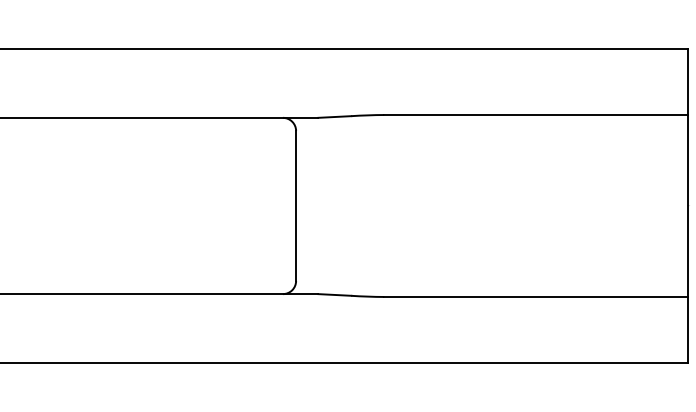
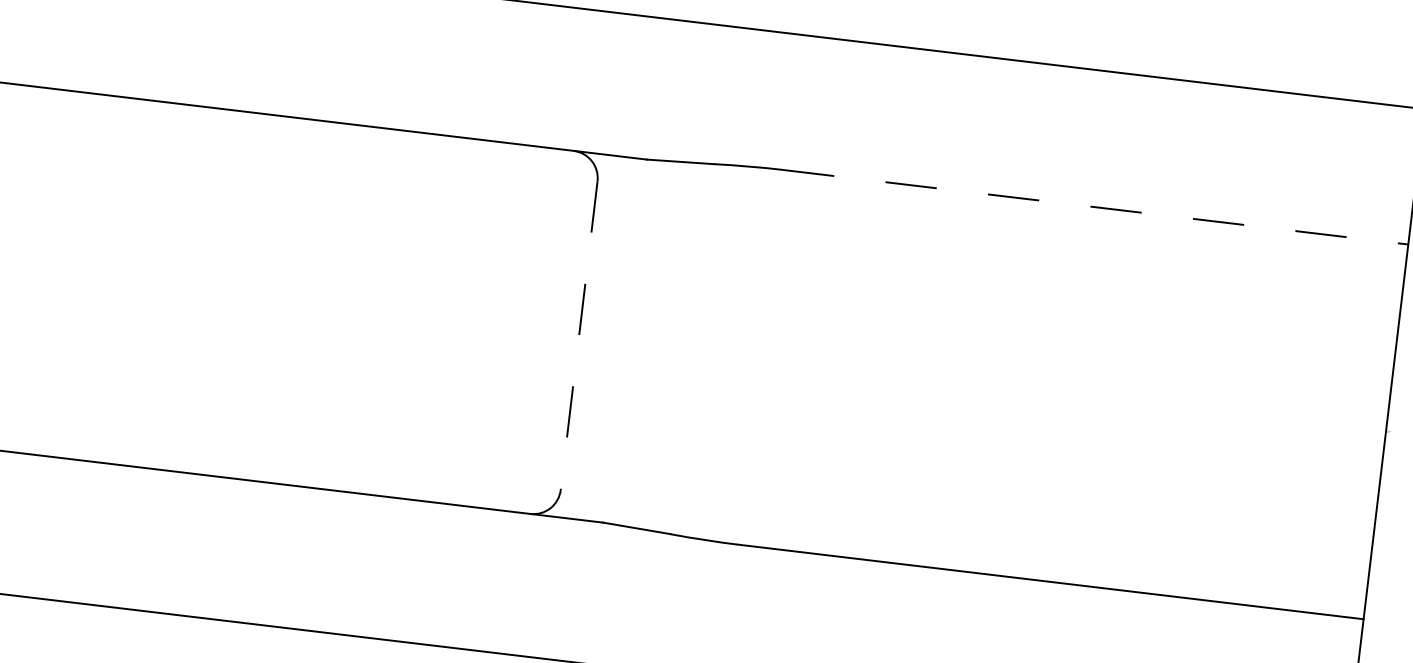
line: (536, 115) -> (1096, 208), solid -> dashed
line: (296, 205) -> (580, 334), solid -> dashed

